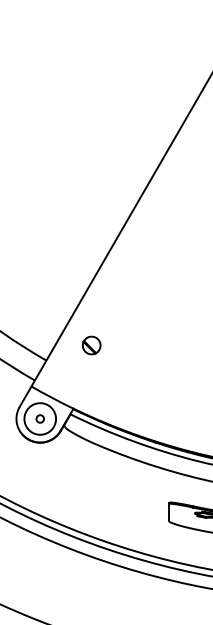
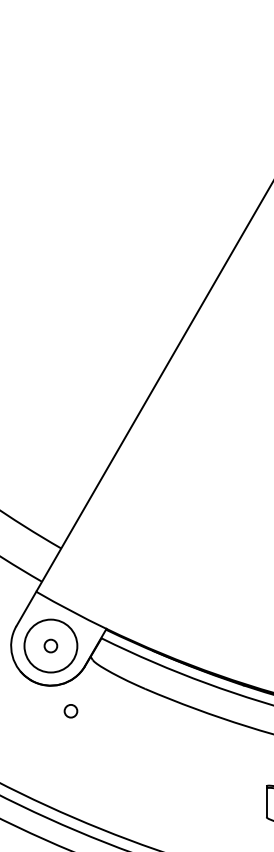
part: (91, 345) -> (136, 523), removed
circle: (51, 457) -> (69, 710), added

